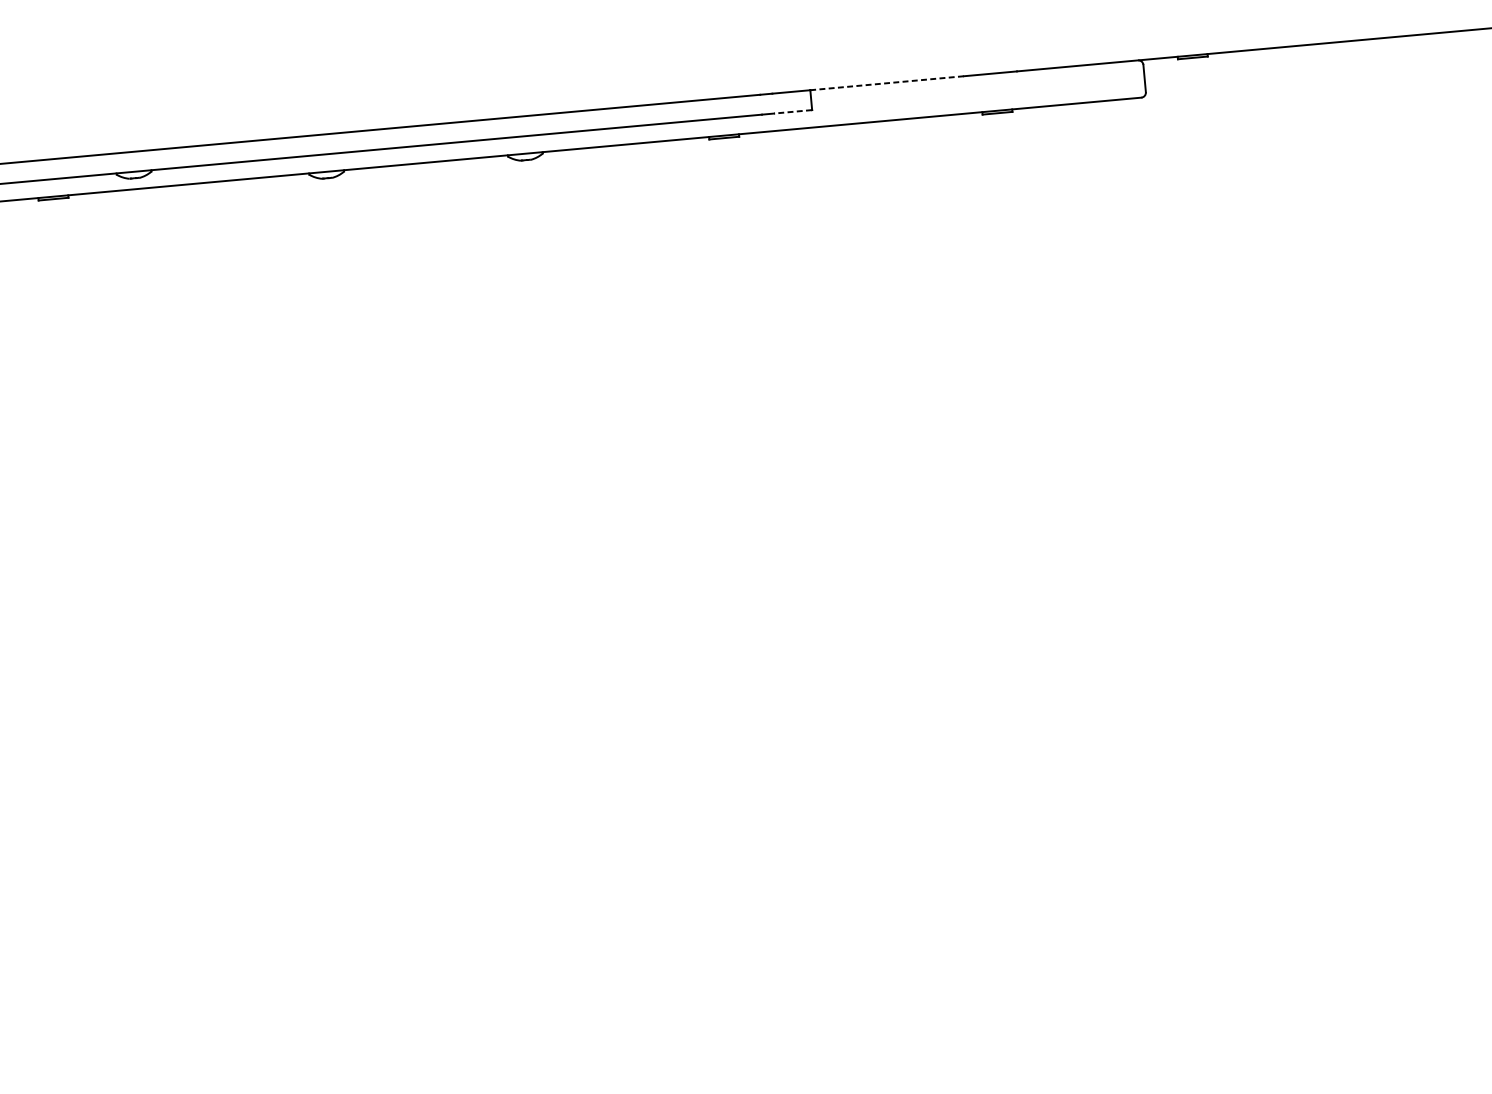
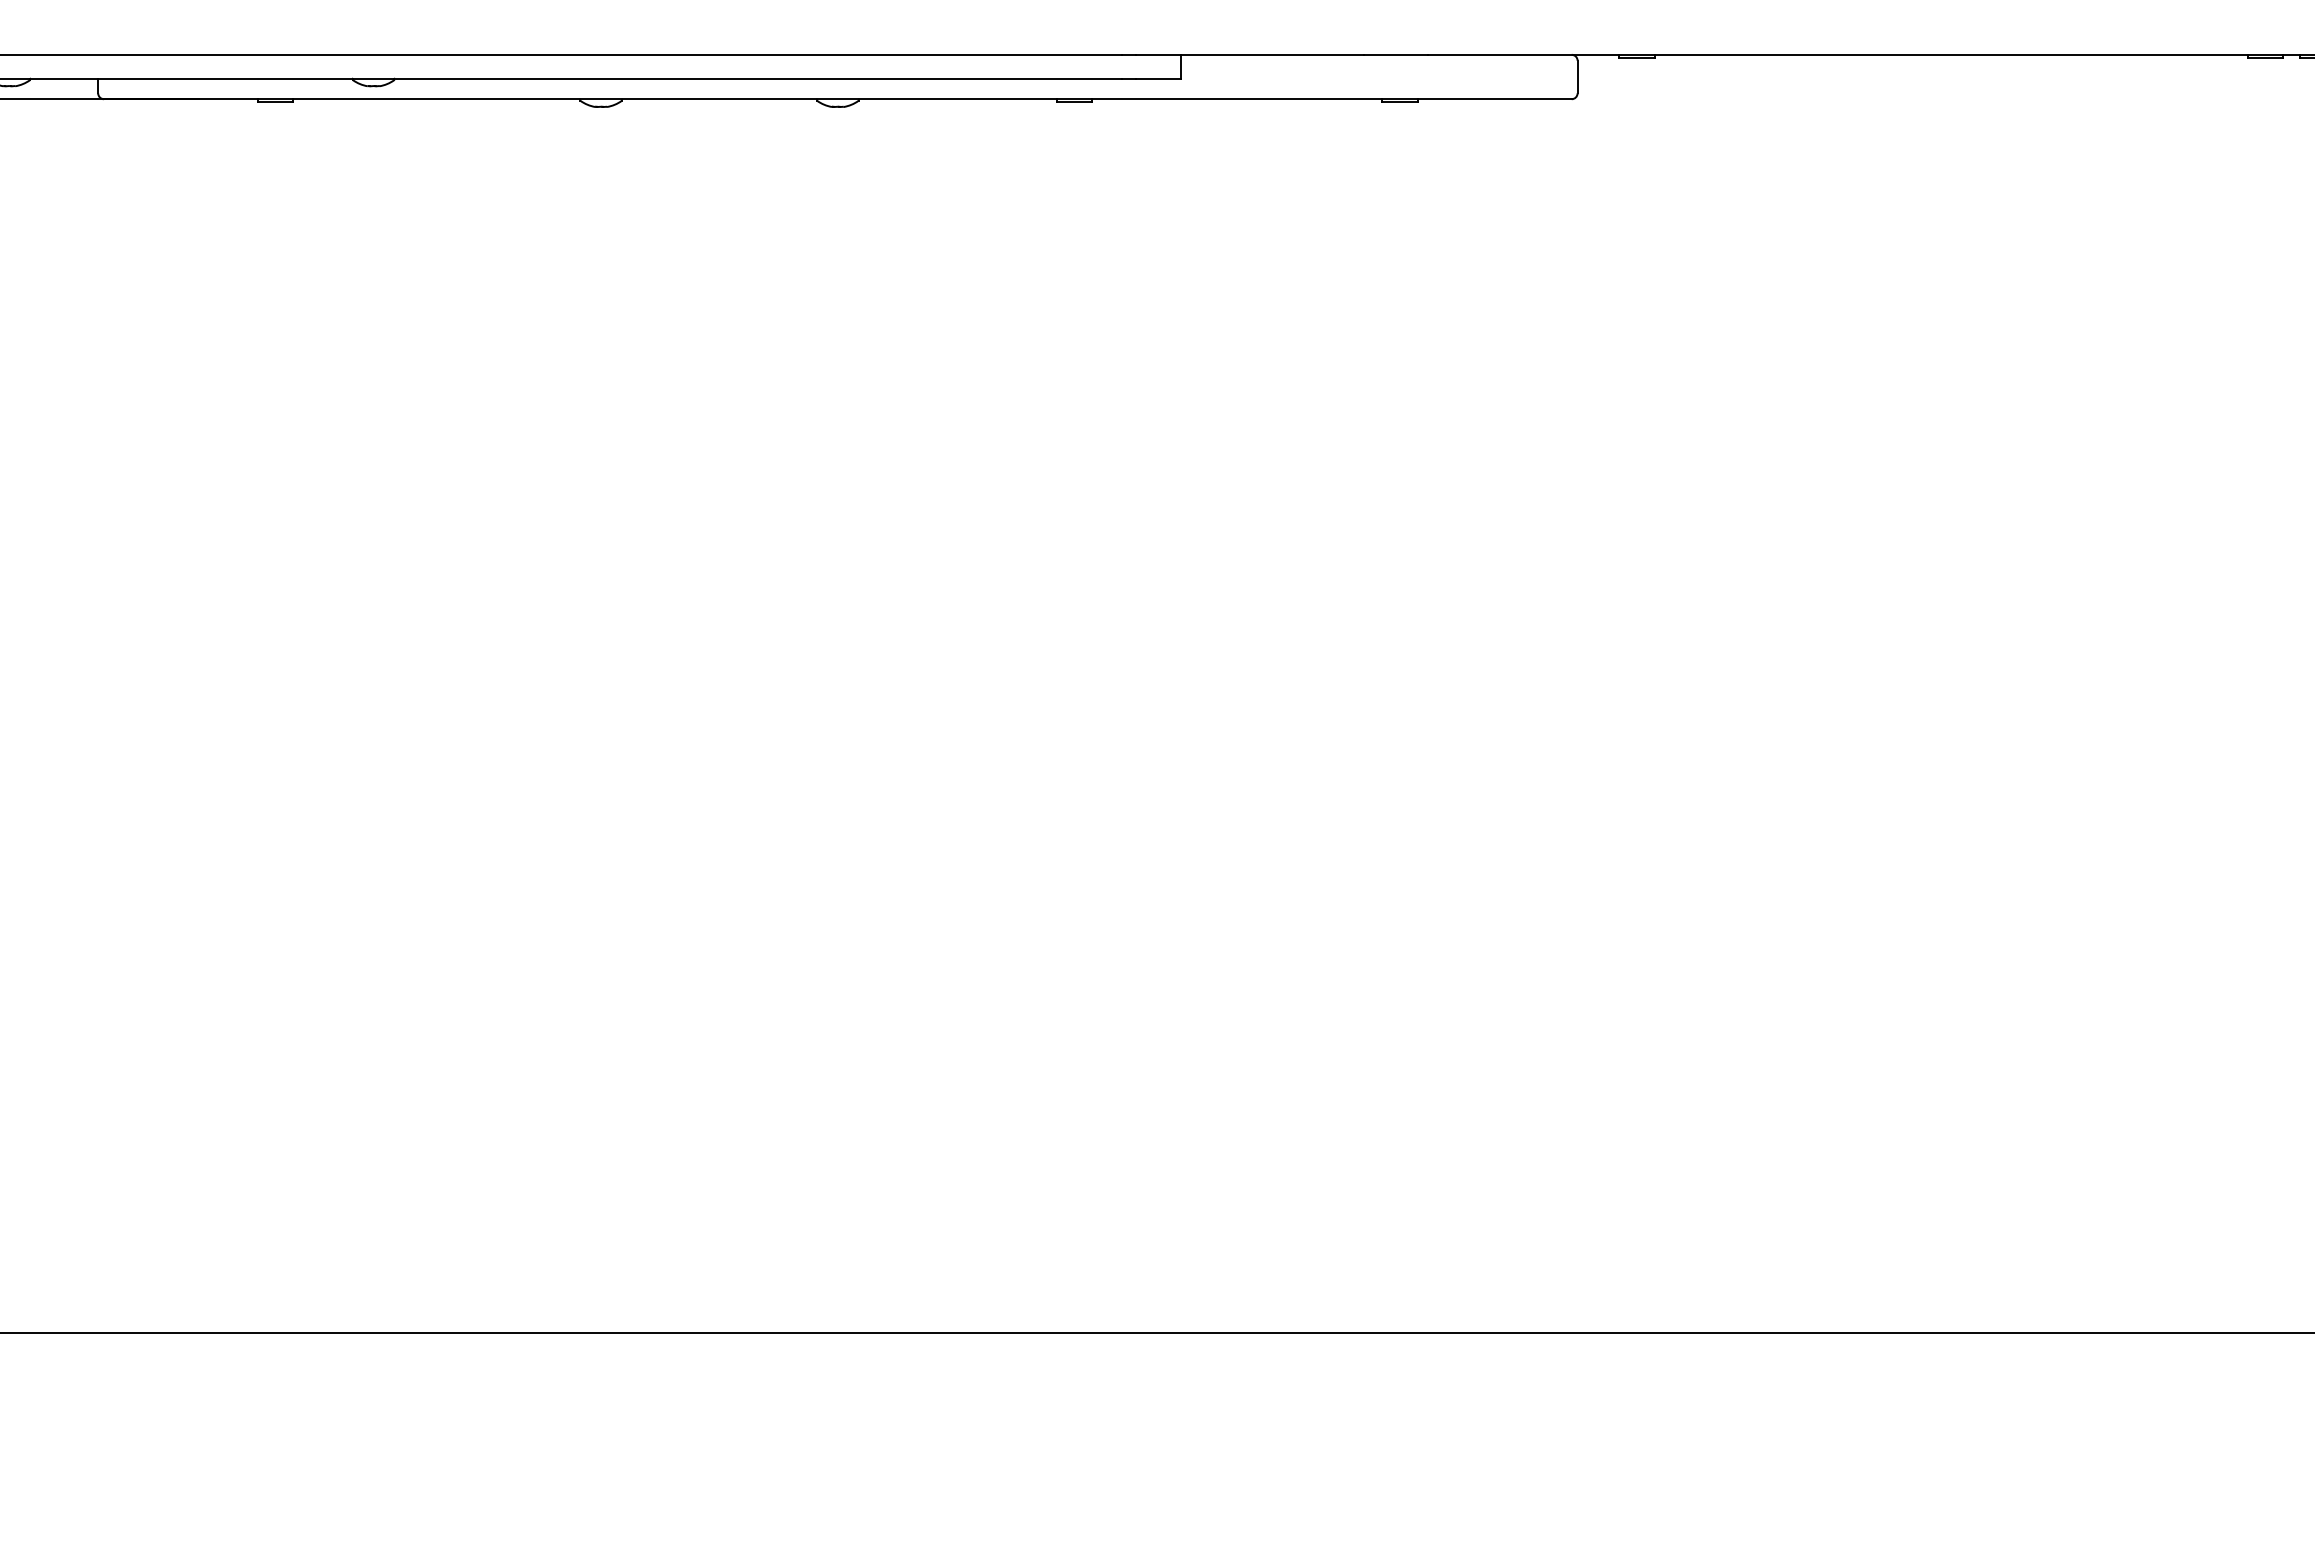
line: (886, 82) -> (1272, 54), dashed -> solid
line: (792, 111) -> (1158, 78), dashed -> solid

